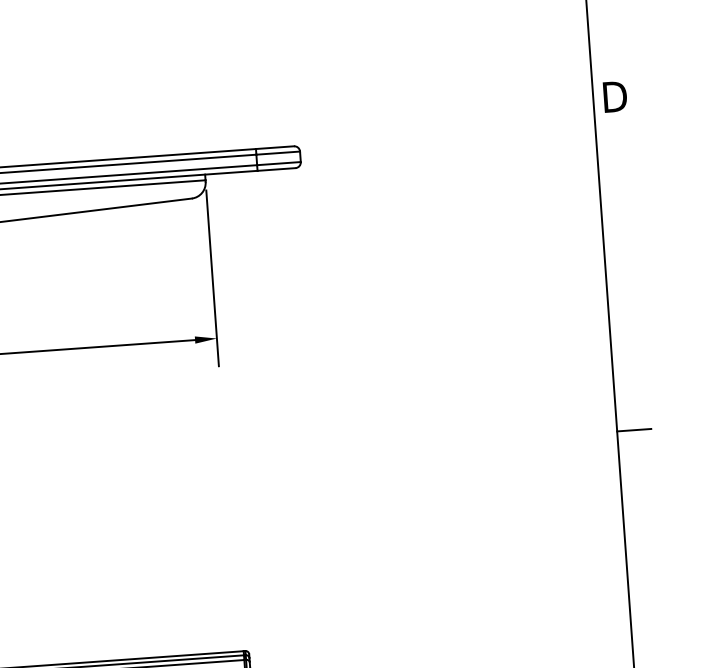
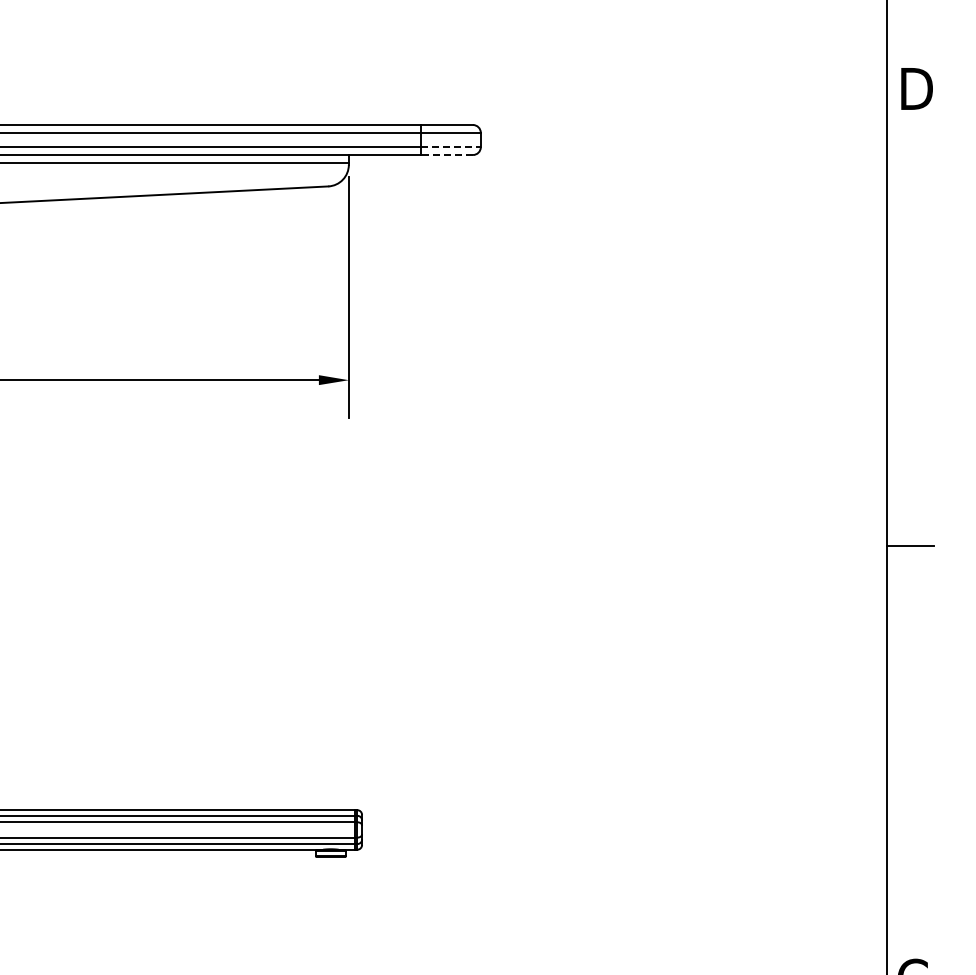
line: (278, 163) -> (450, 147), solid -> dashed
line: (276, 169) -> (446, 155), solid -> dashed

